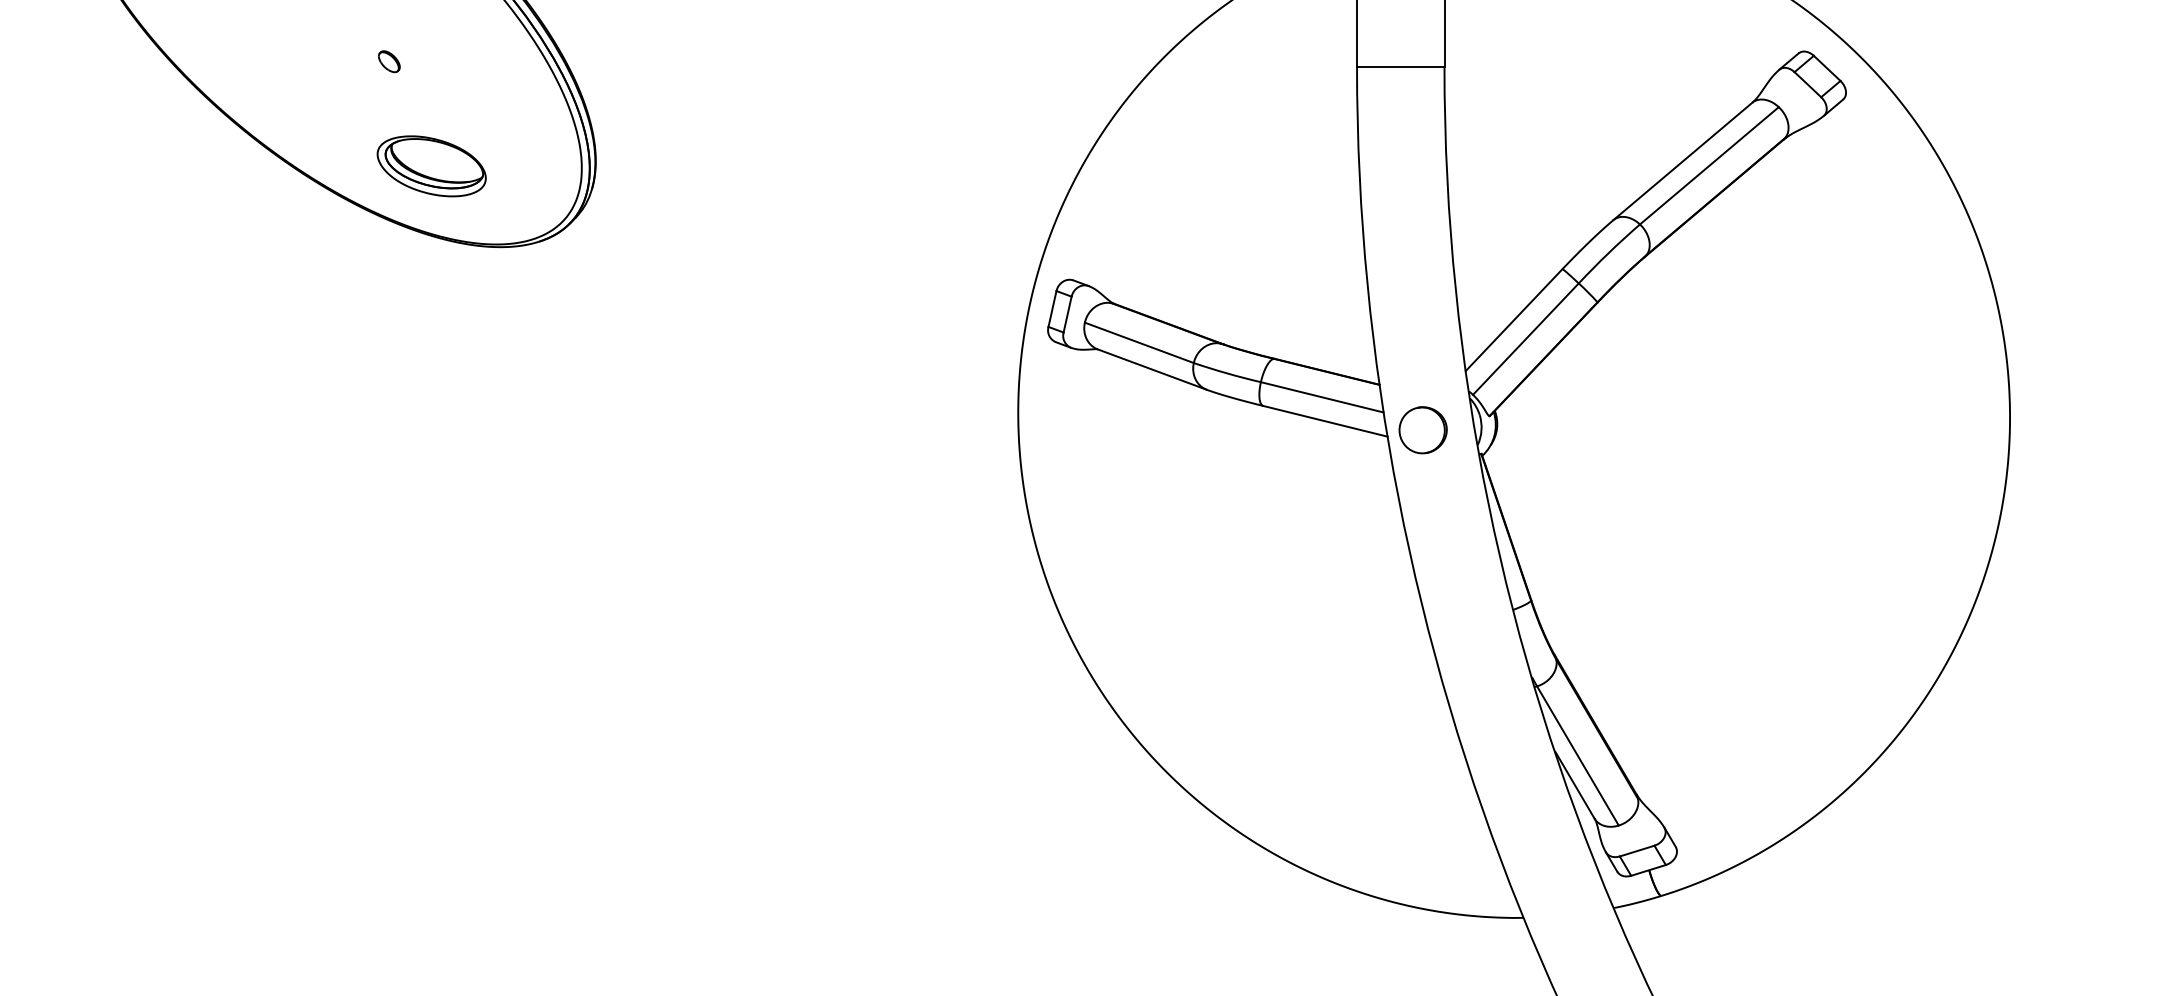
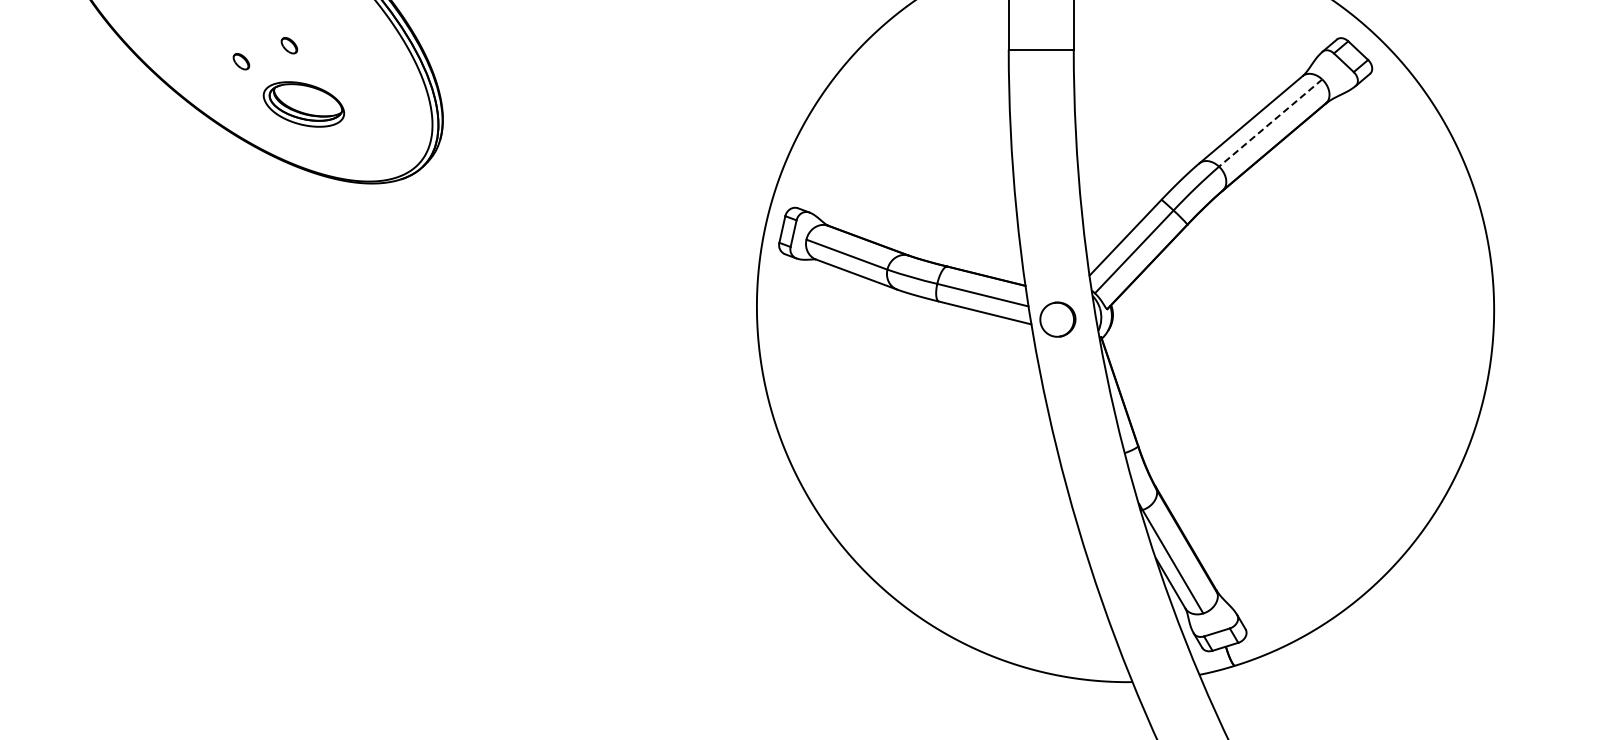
part: (324, 82) -> (241, 61), added
part: (431, 166) -> (303, 104), moved
line: (1709, 166) -> (1270, 123), solid -> dashed

